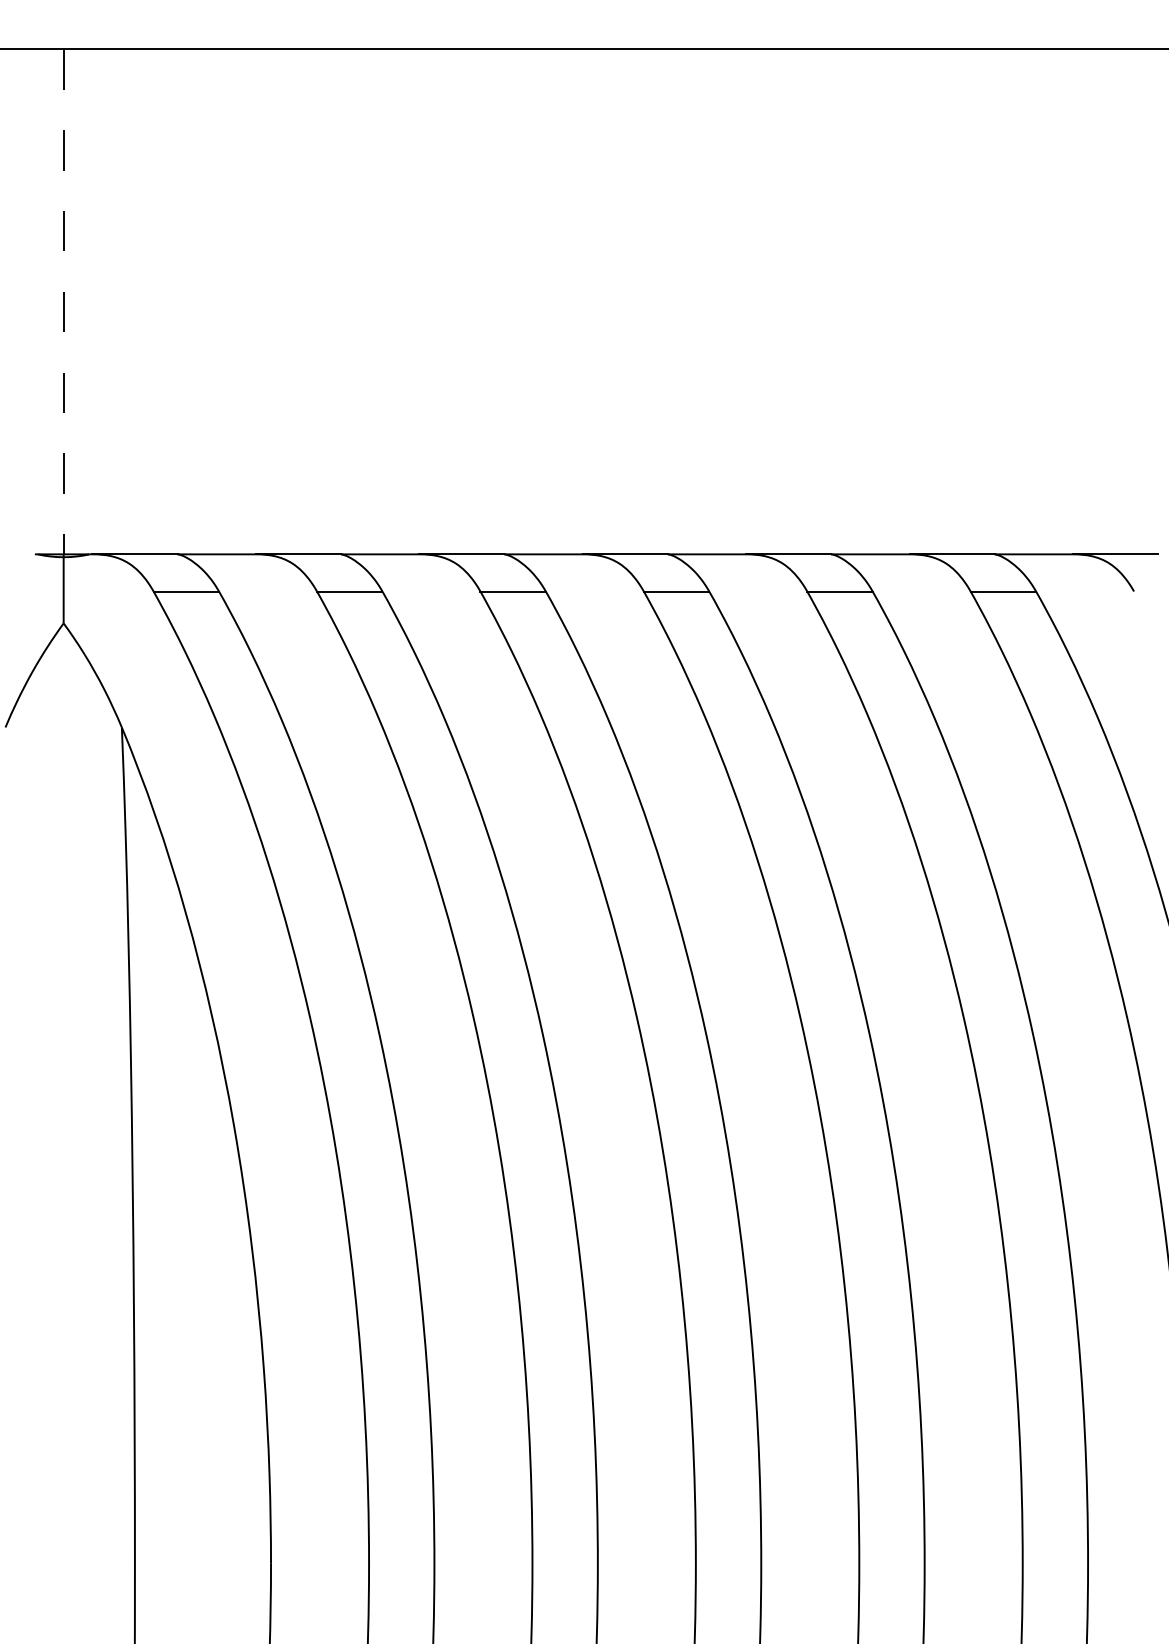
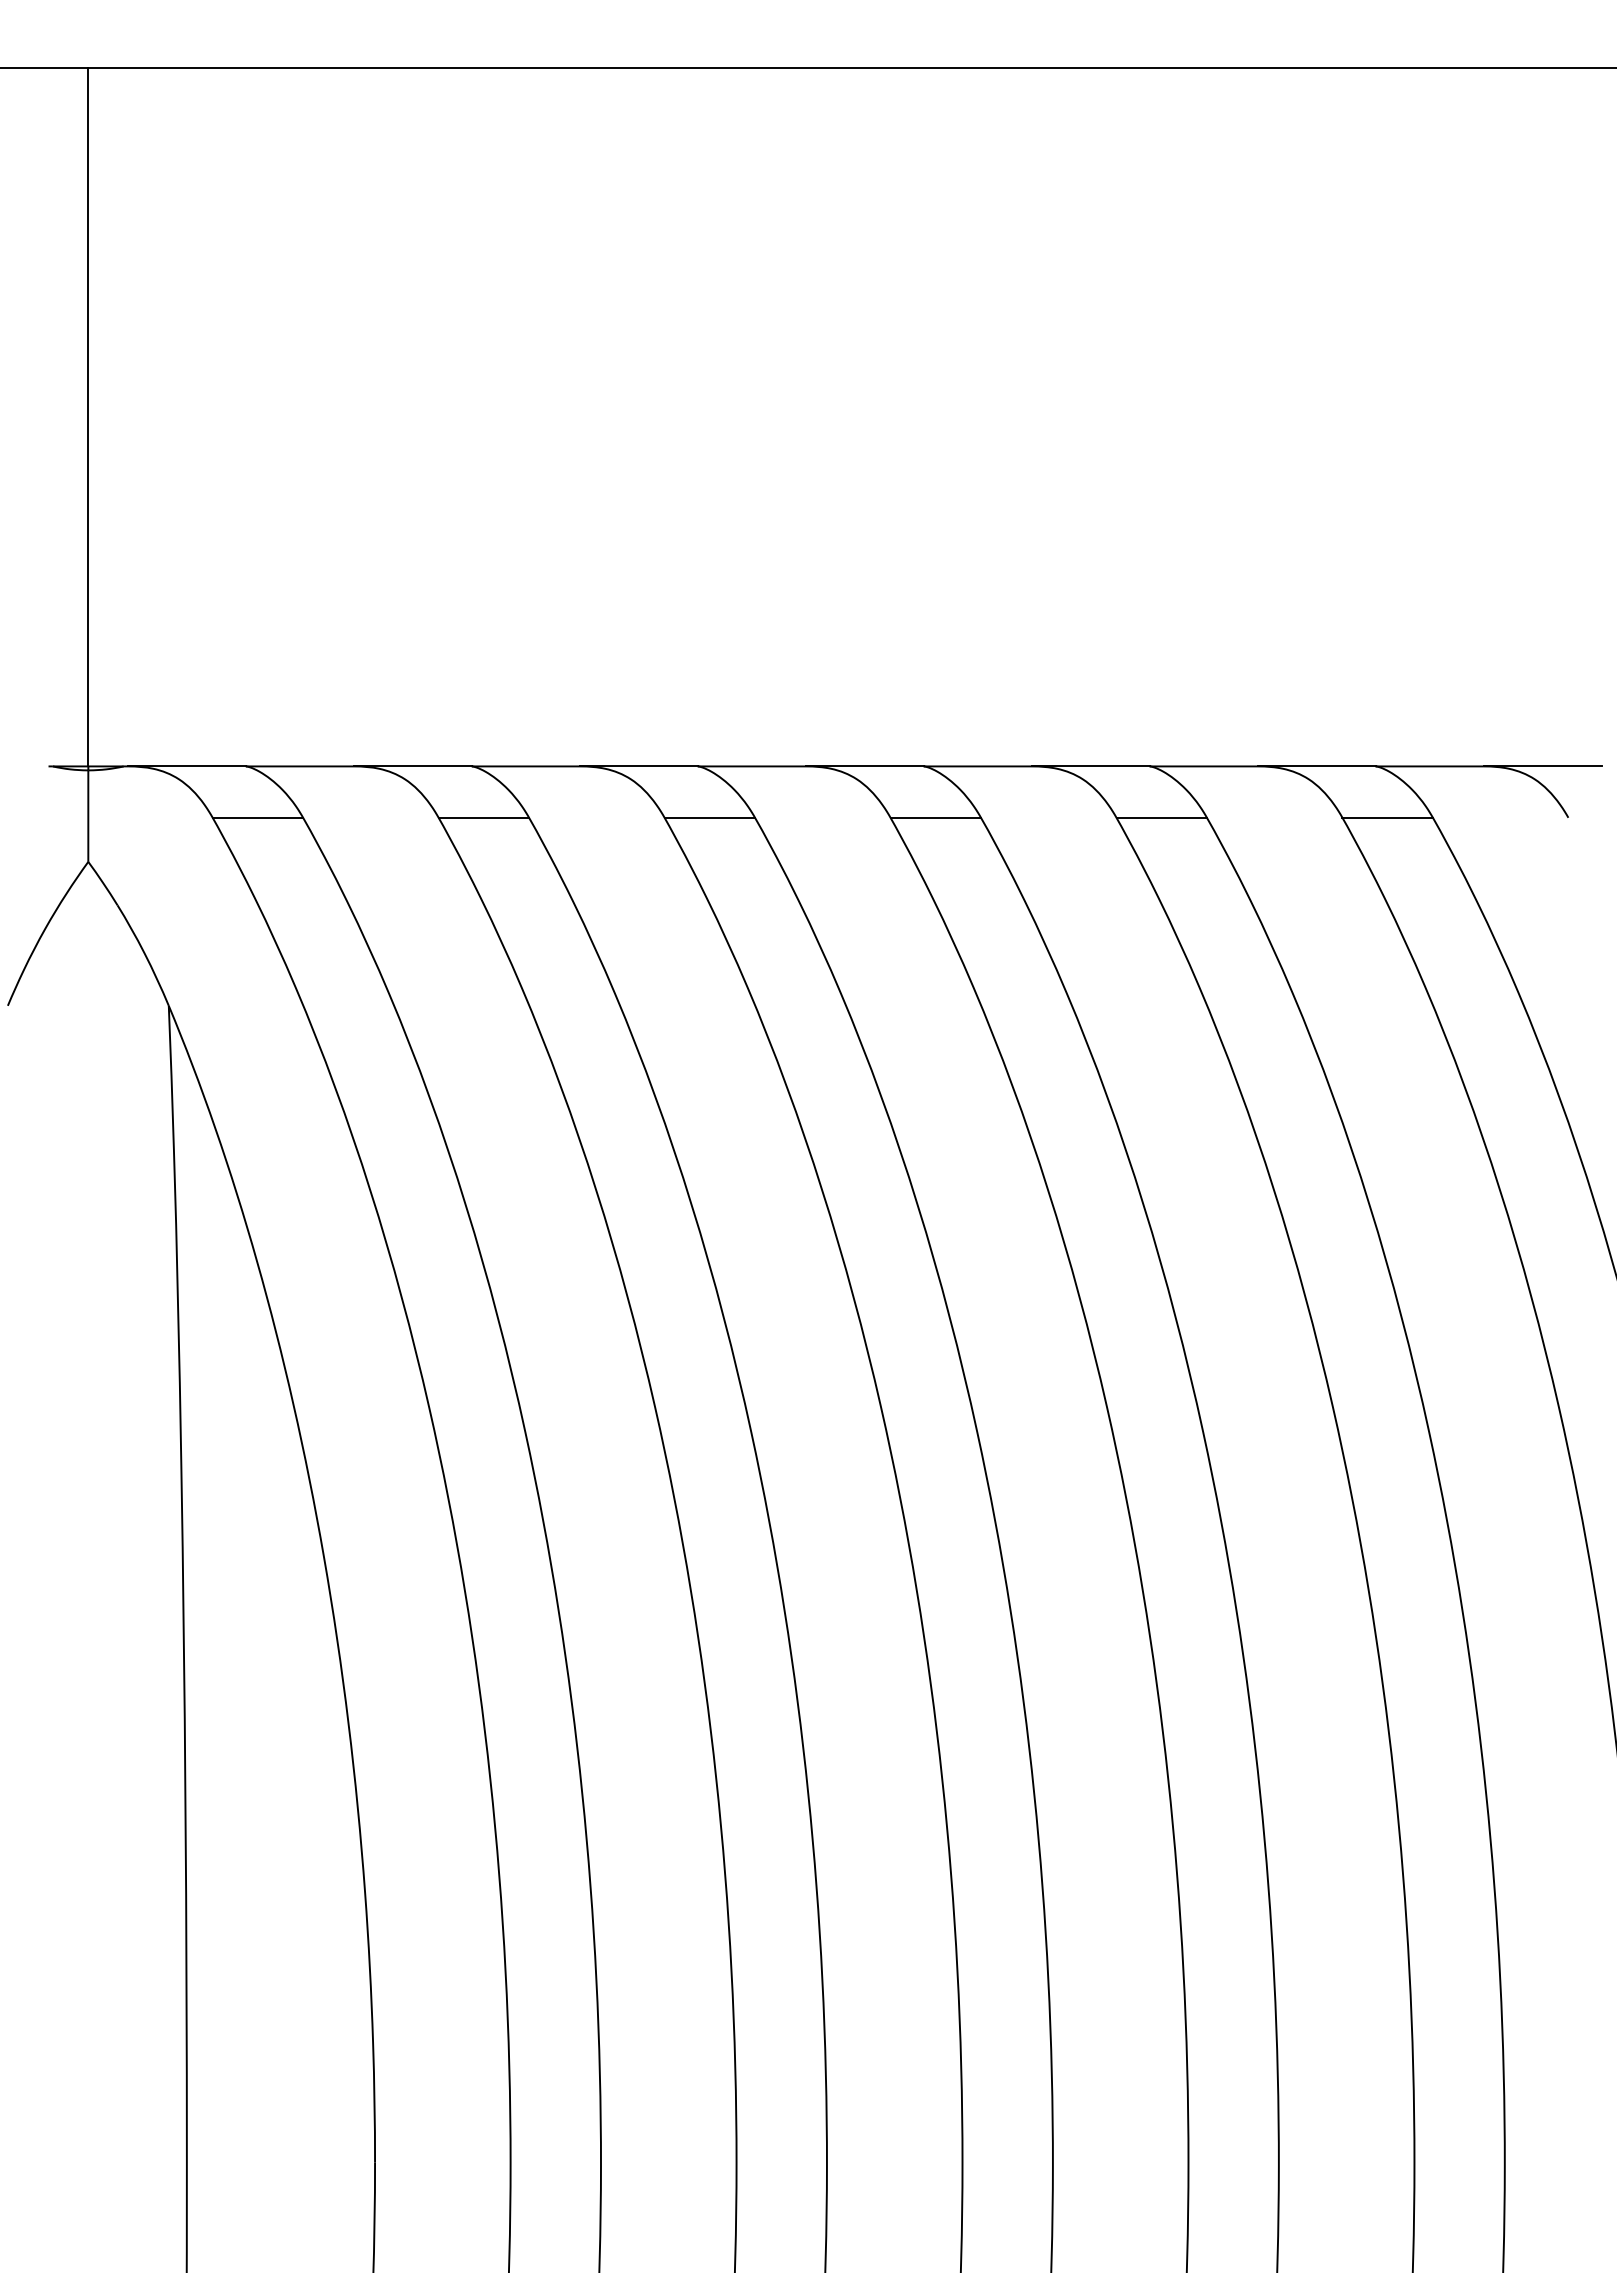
line: (63, 302) -> (88, 417), dashed -> solid

